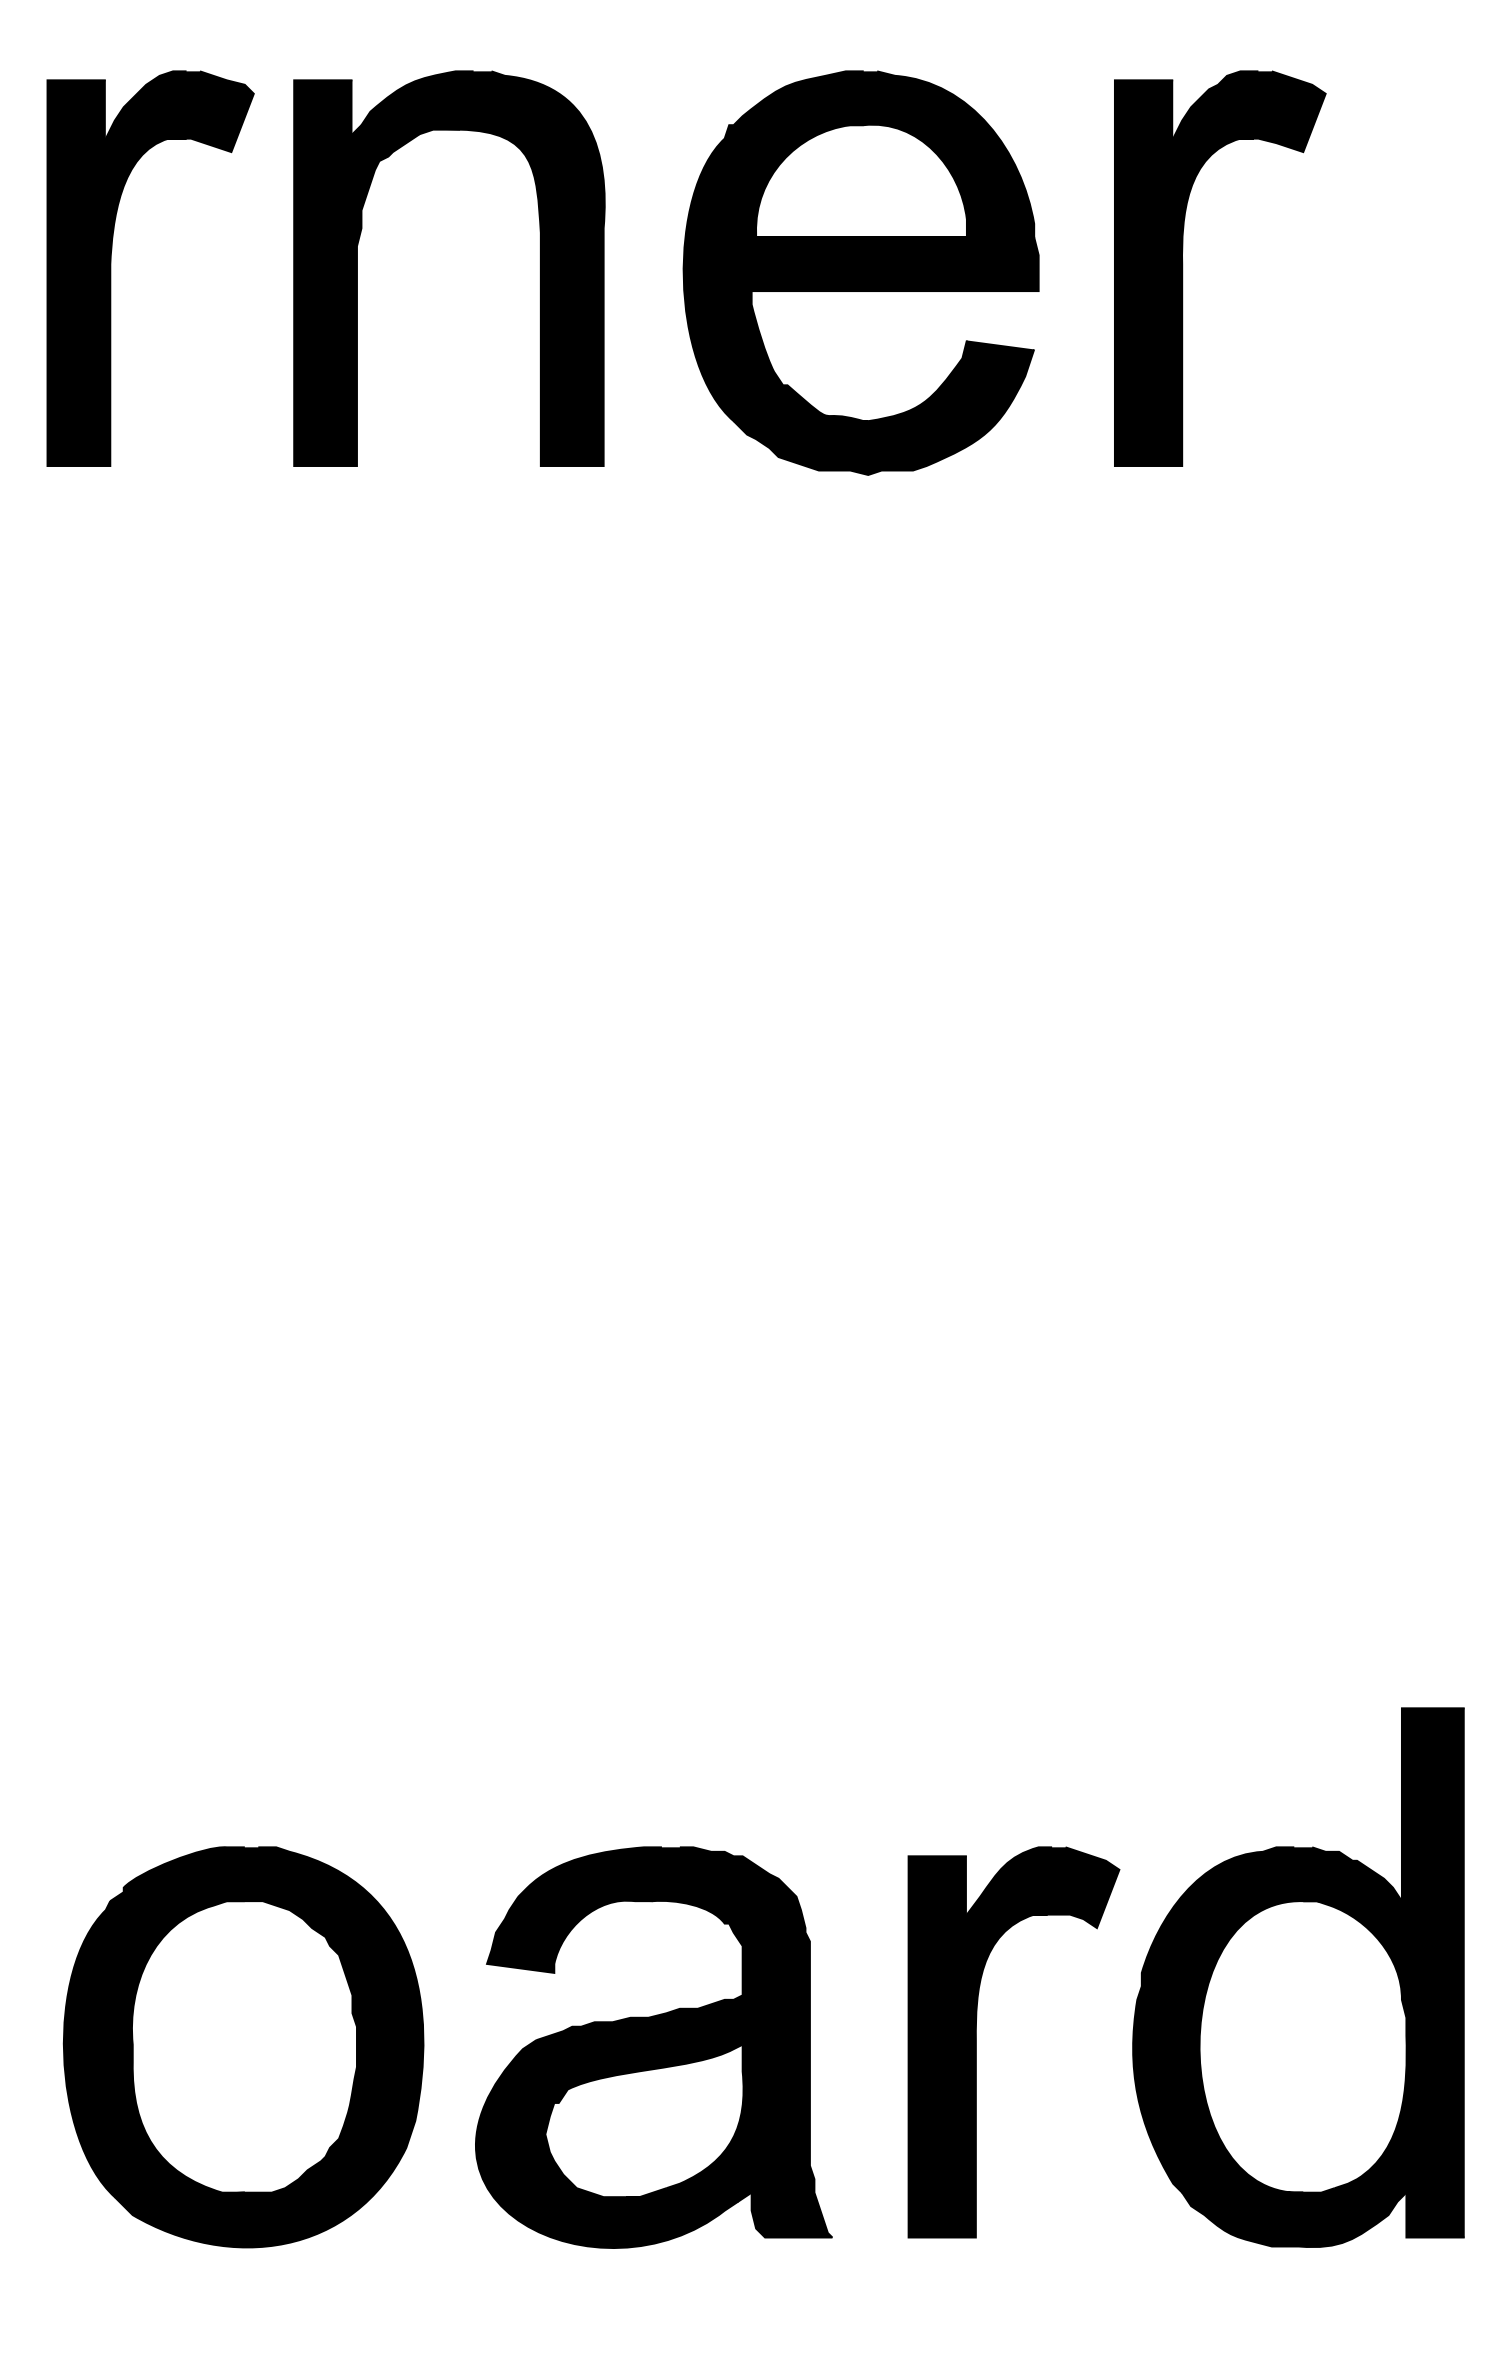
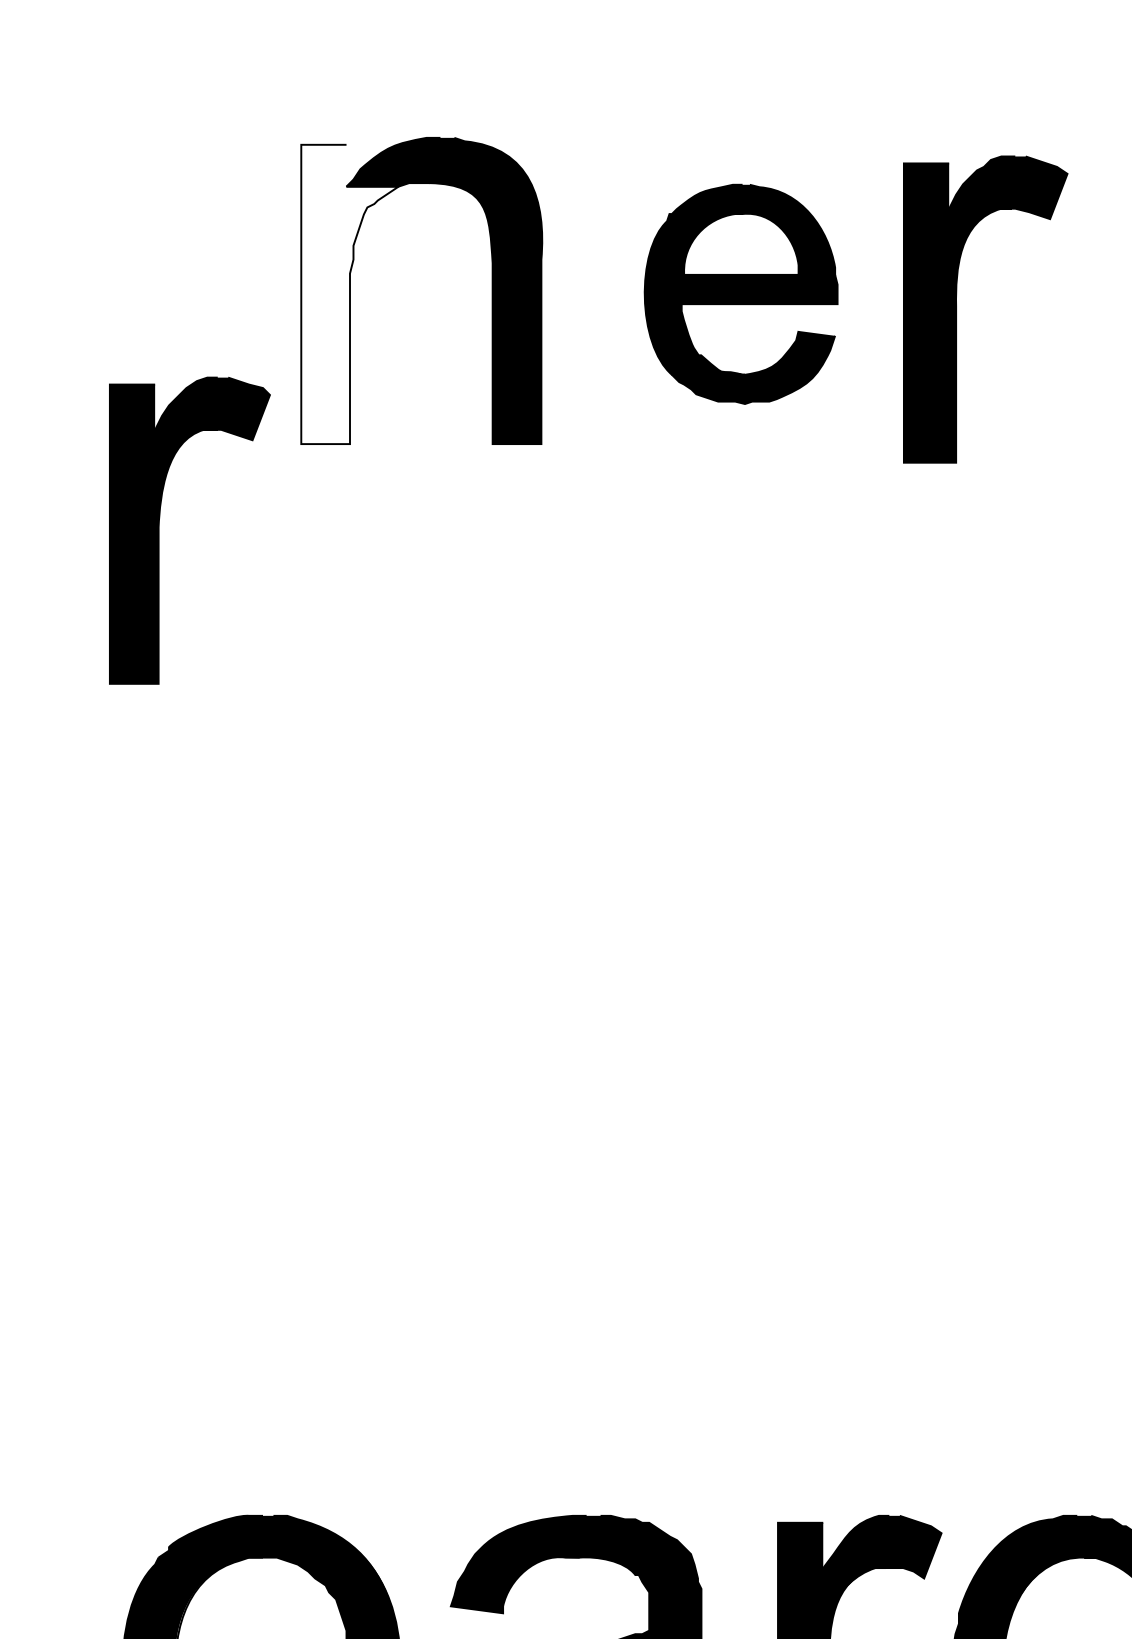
part: (111, 268) -> (159, 530), moved
part: (1183, 268) -> (957, 309), moved
part: (860, 272) -> (740, 293), size x0.7
fill: (356, 273) -> (349, 294), removed

